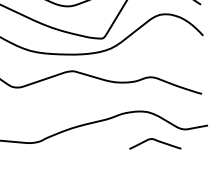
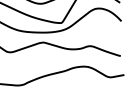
curve: (154, 141) -> (92, 84), removed

